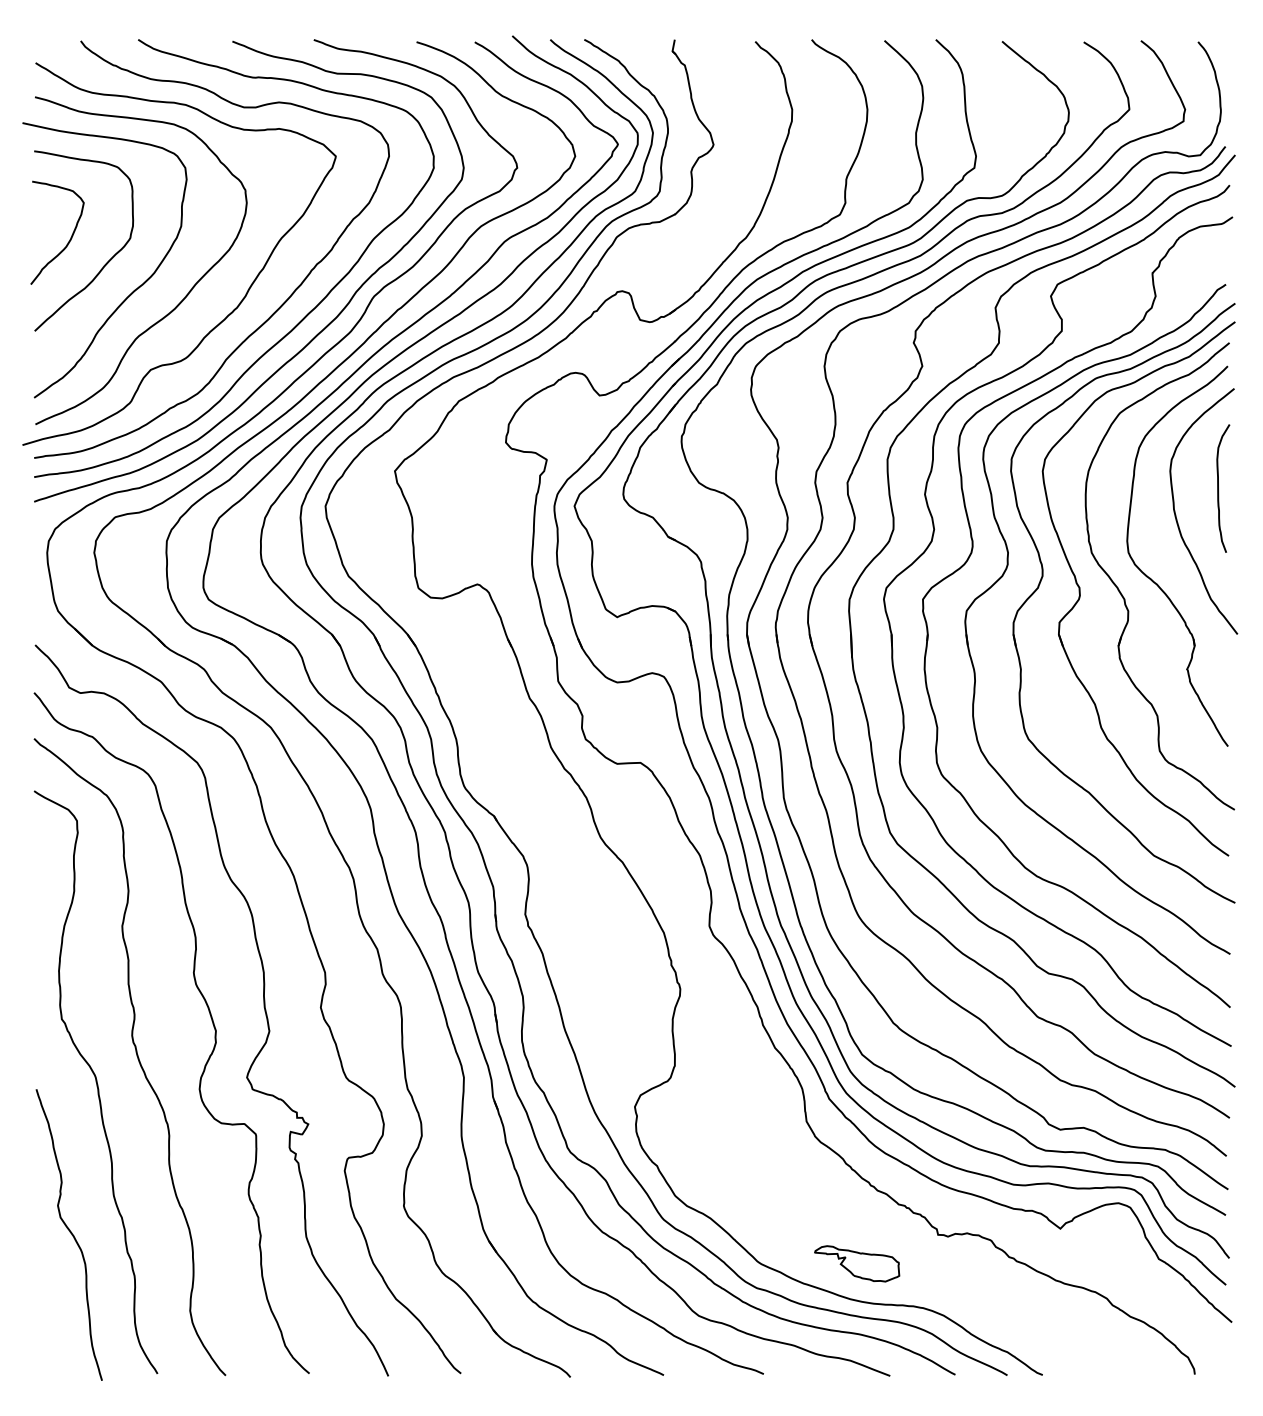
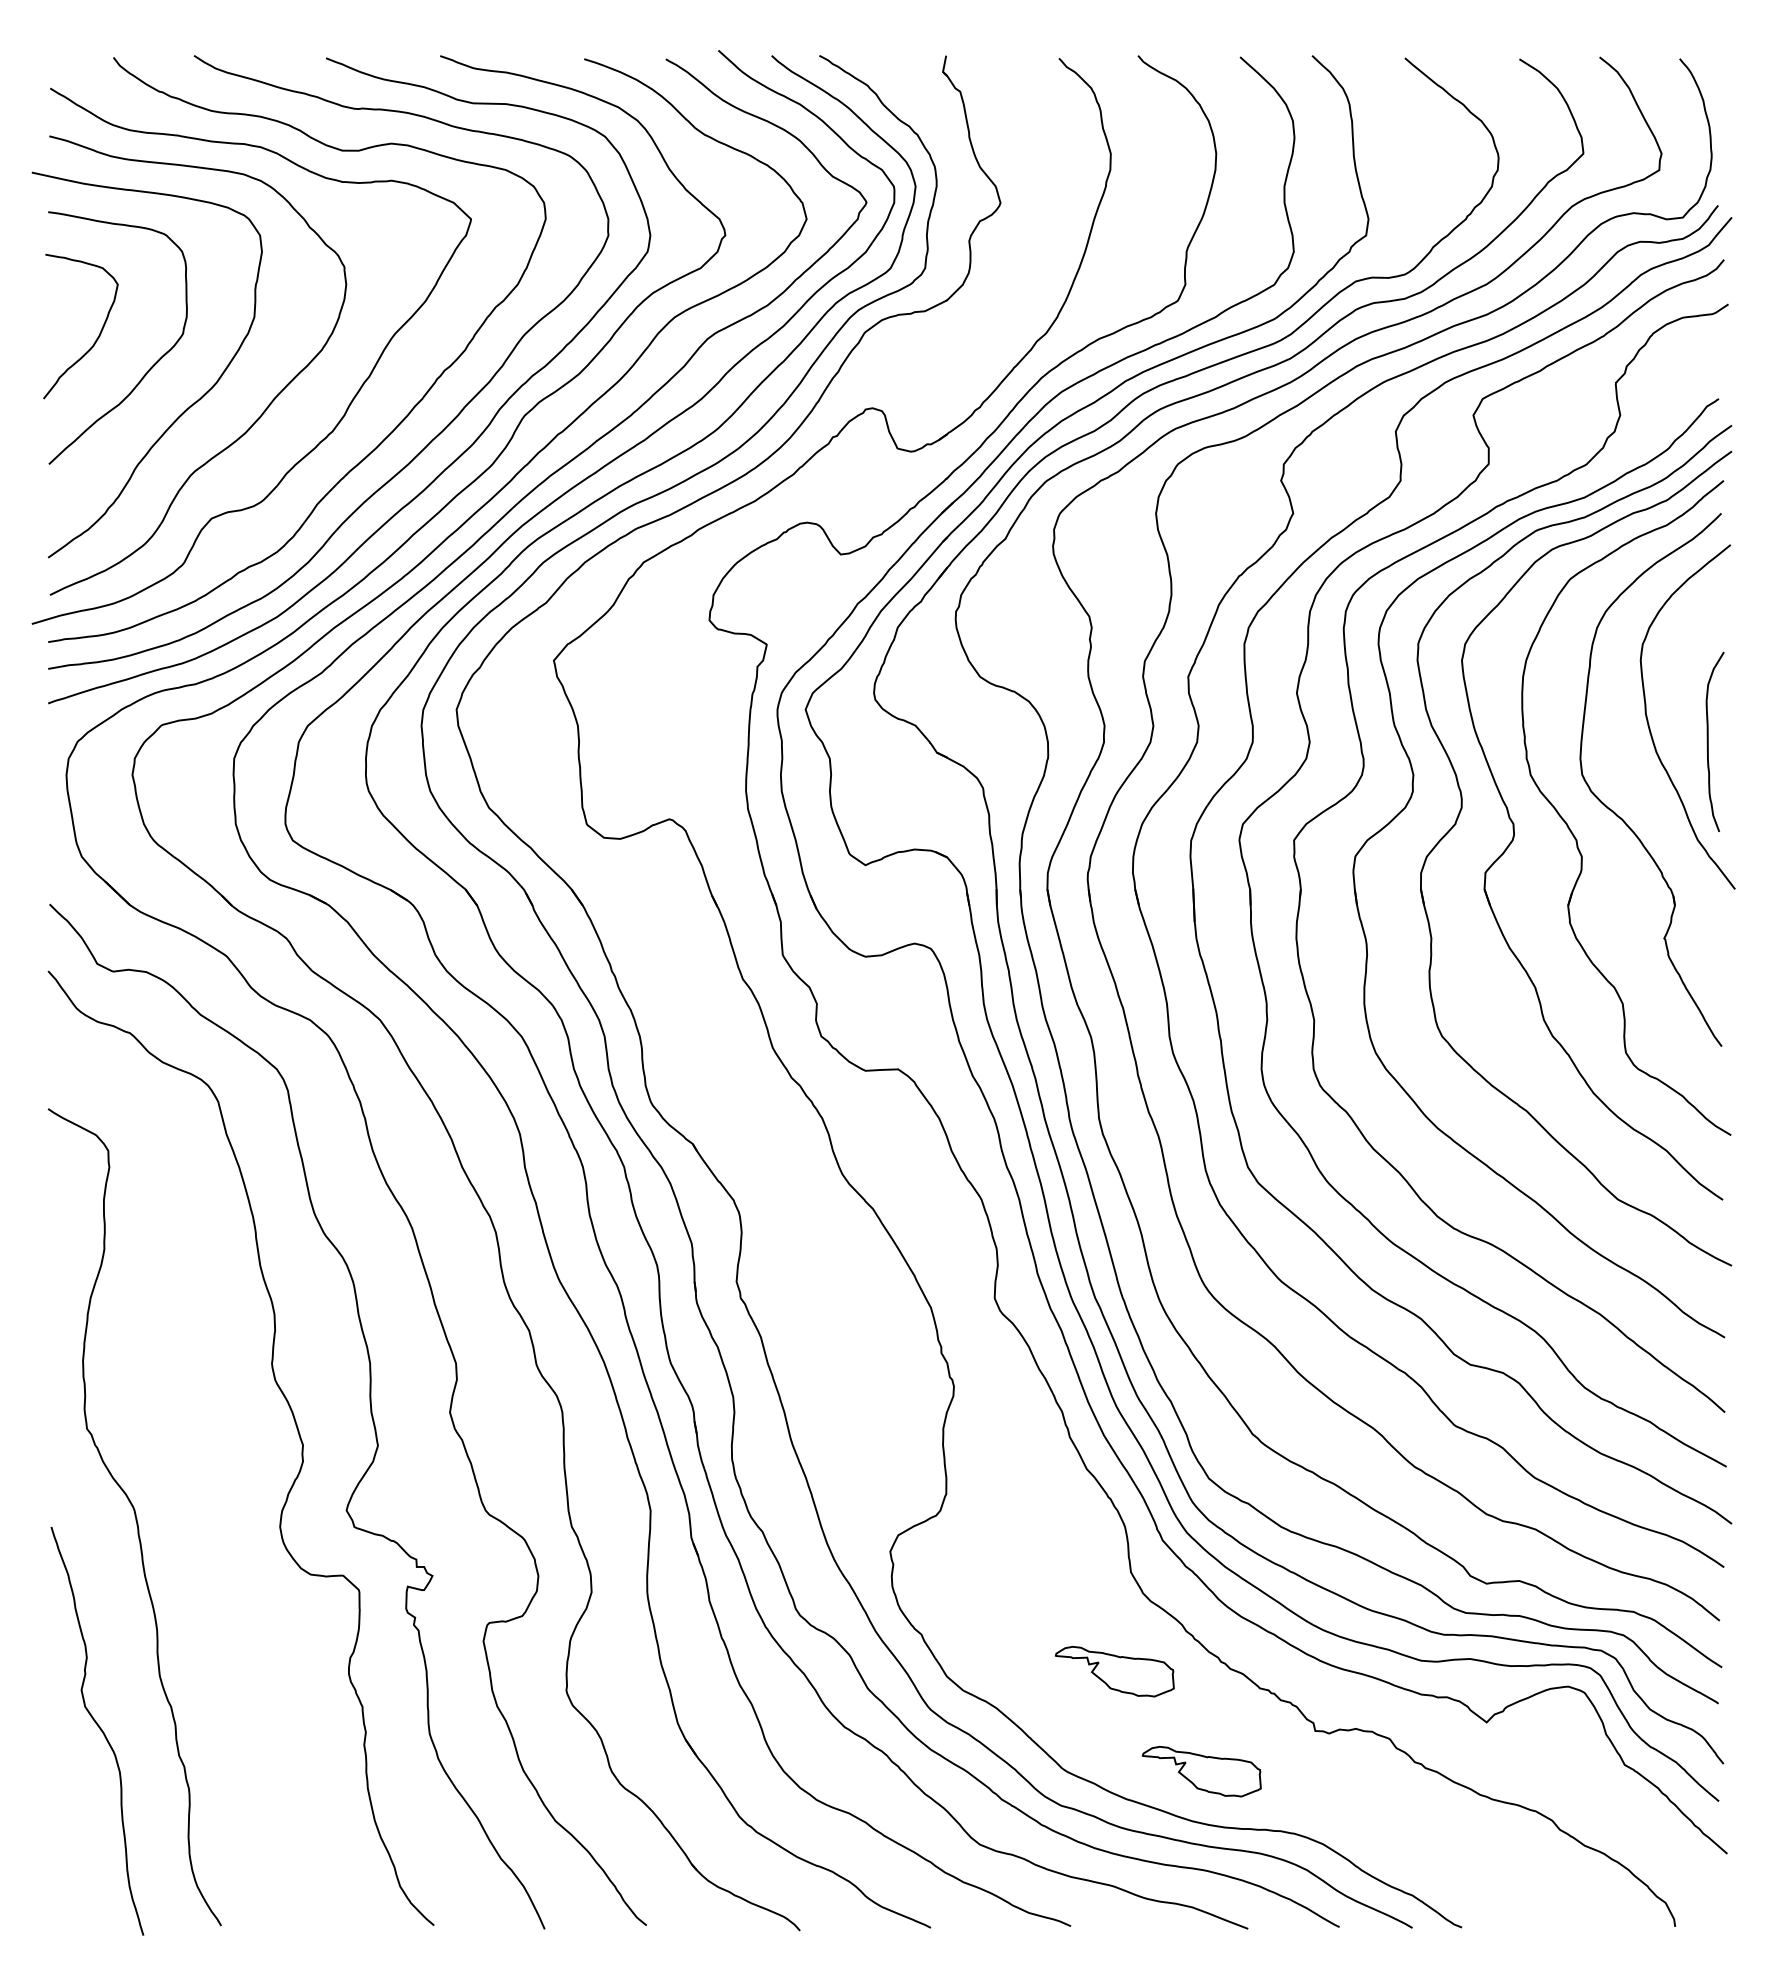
curve: (1218, 488) -> (1708, 741), moved
curve: (136, 1054) -> (191, 1478), removed
part: (794, 1192) -> (1114, 1671), added

